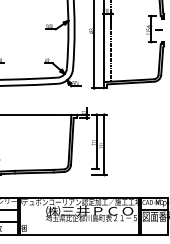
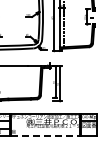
line: (78, 234) -> (45, 135), solid -> dashed

